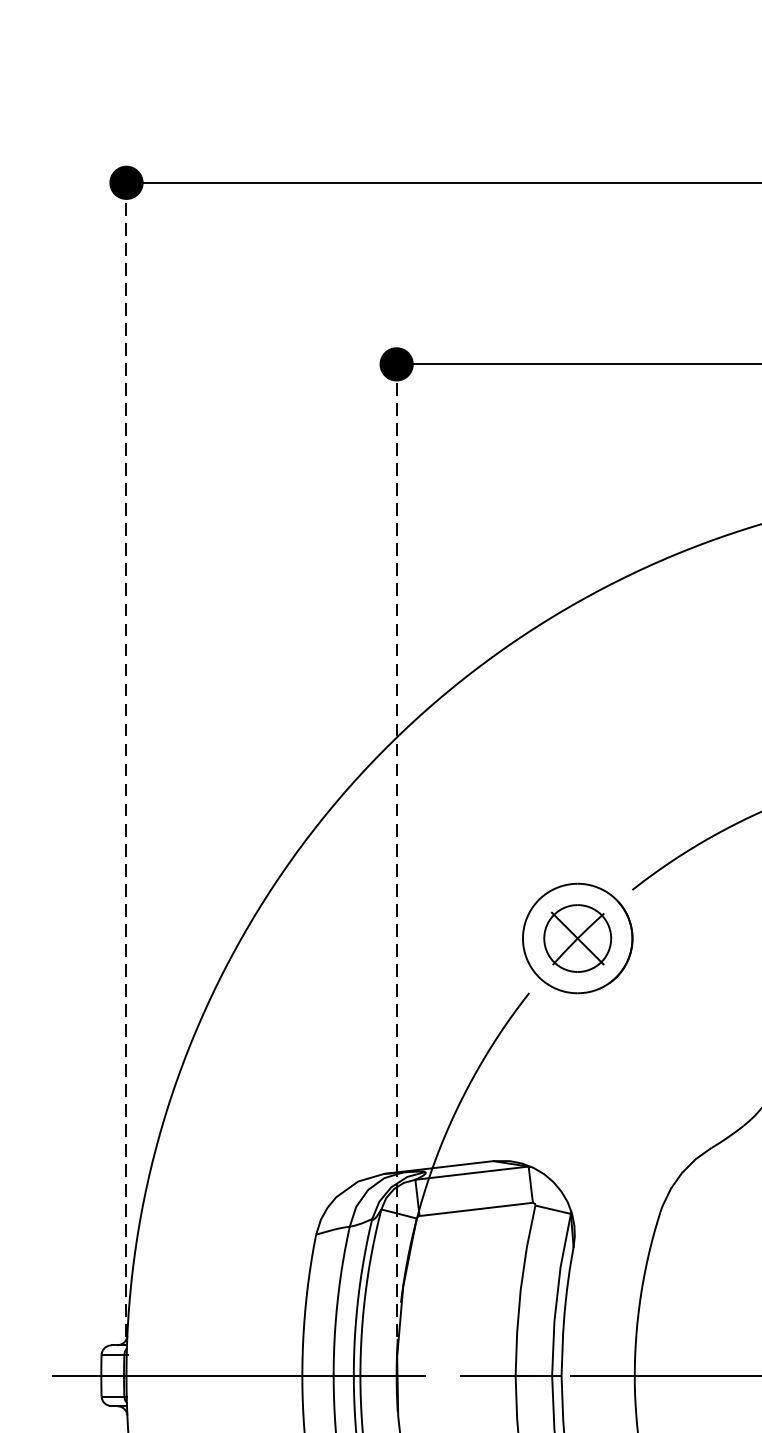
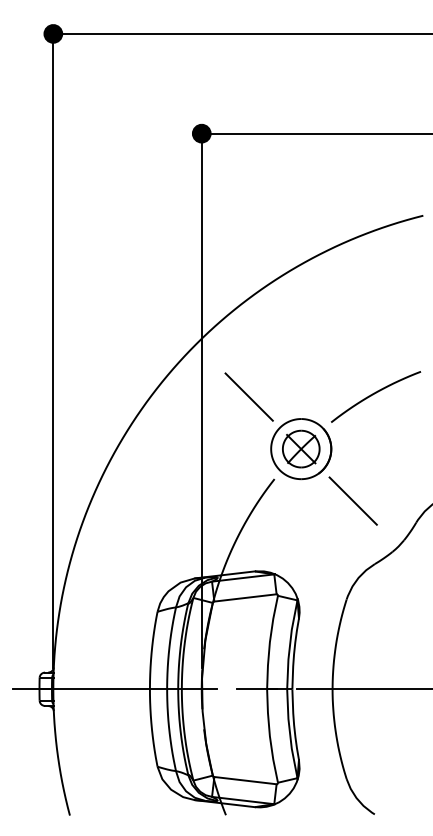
line: (126, 759) -> (53, 350), dashed -> solid
line: (481, 842) -> (248, 396), added
line: (396, 850) -> (201, 400), dashed -> solid
line: (671, 1032) -> (352, 500), added

